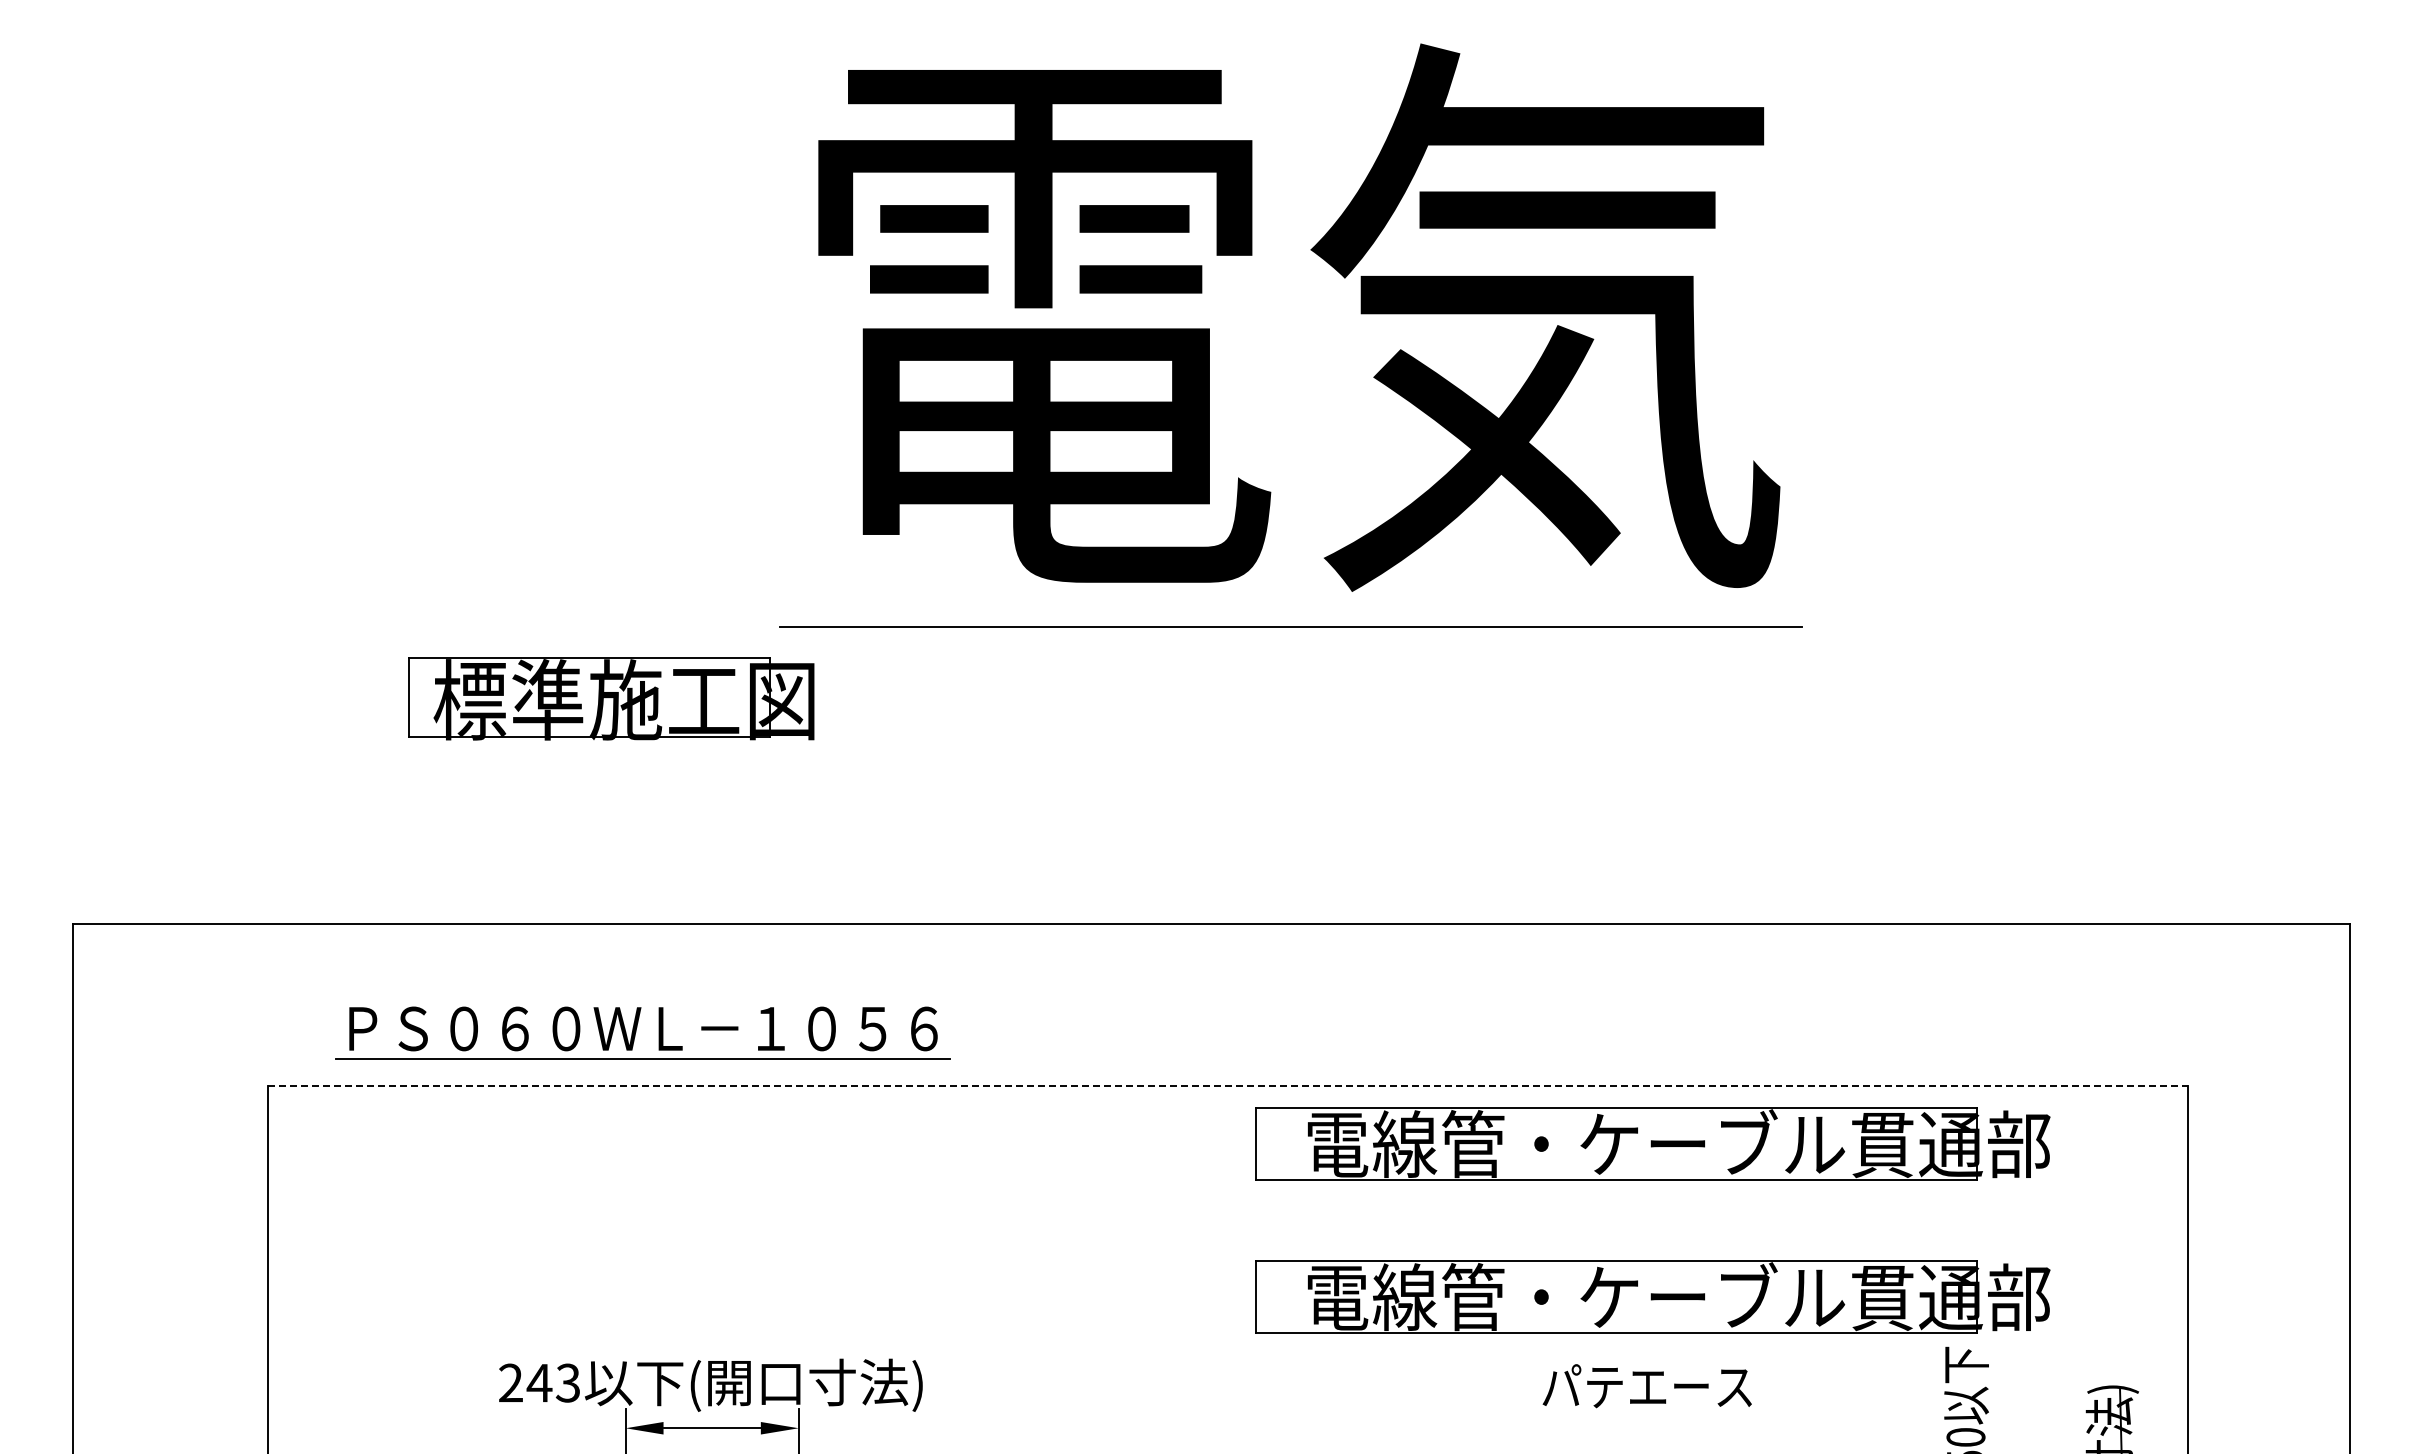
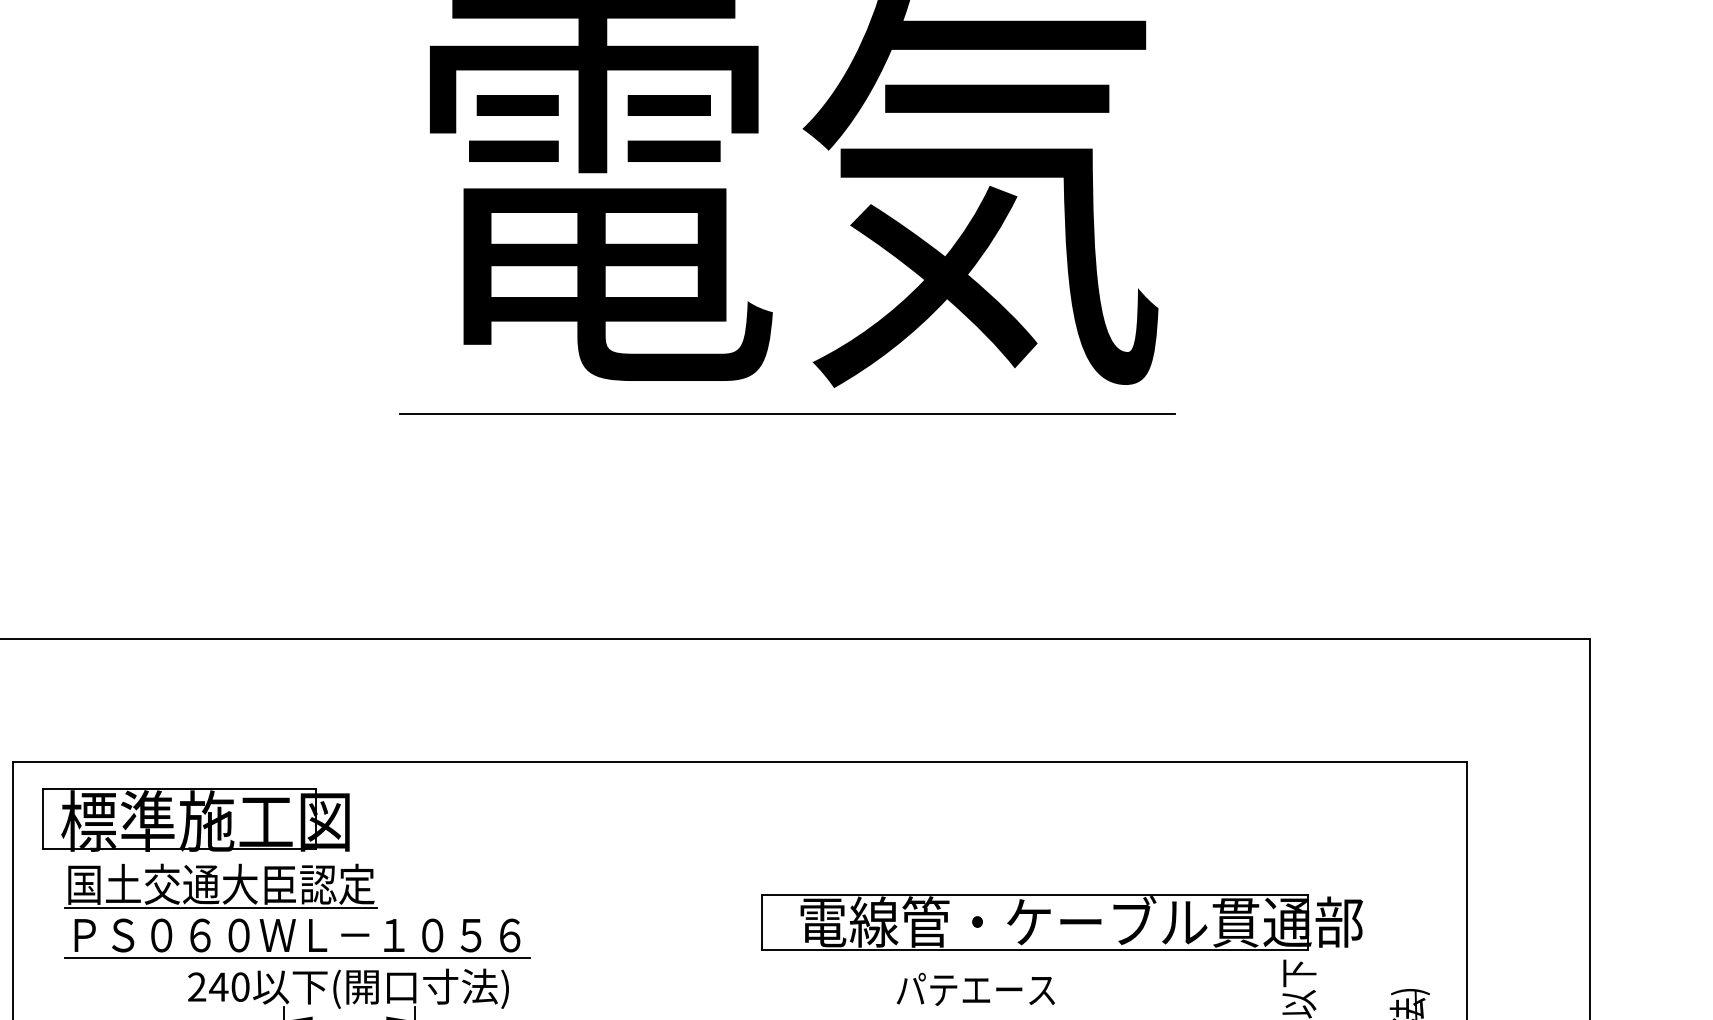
part: (611, 698) -> (196, 820), moved
part: (642, 1032) -> (296, 938), moved
line: (1227, 1086) -> (739, 762), dashed -> solid
part: (1652, 1143) -> (1061, 805), removed
part: (541, 1249) -> (220, 885), added
text: (567, 1382) -> (239, 986), 243 -> 240
text: (1646, 1386) -> (975, 989), moved

